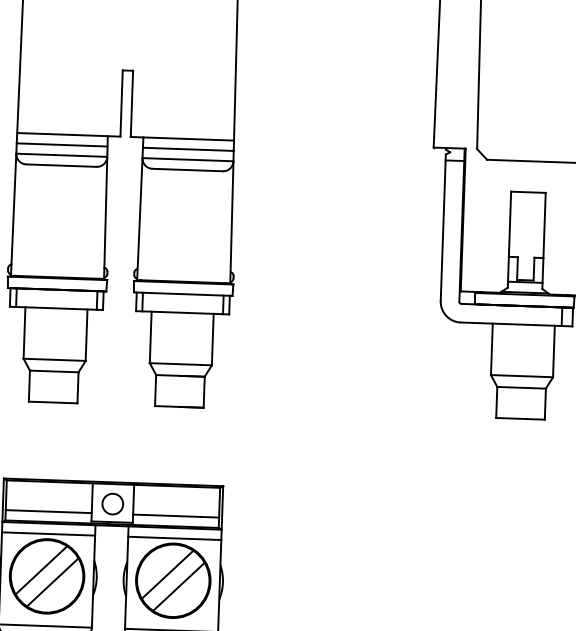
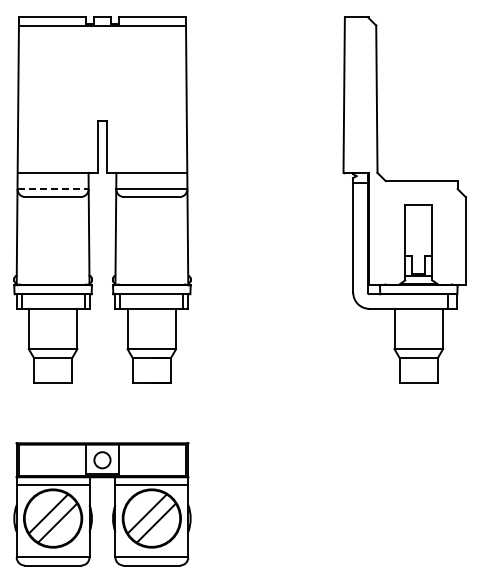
line: (61, 144) -> (52, 180), removed
line: (187, 148) -> (151, 180), removed
line: (62, 155) -> (53, 189), solid -> dashed
line: (48, 511) -> (52, 467), removed
line: (175, 515) -> (151, 467), removed

